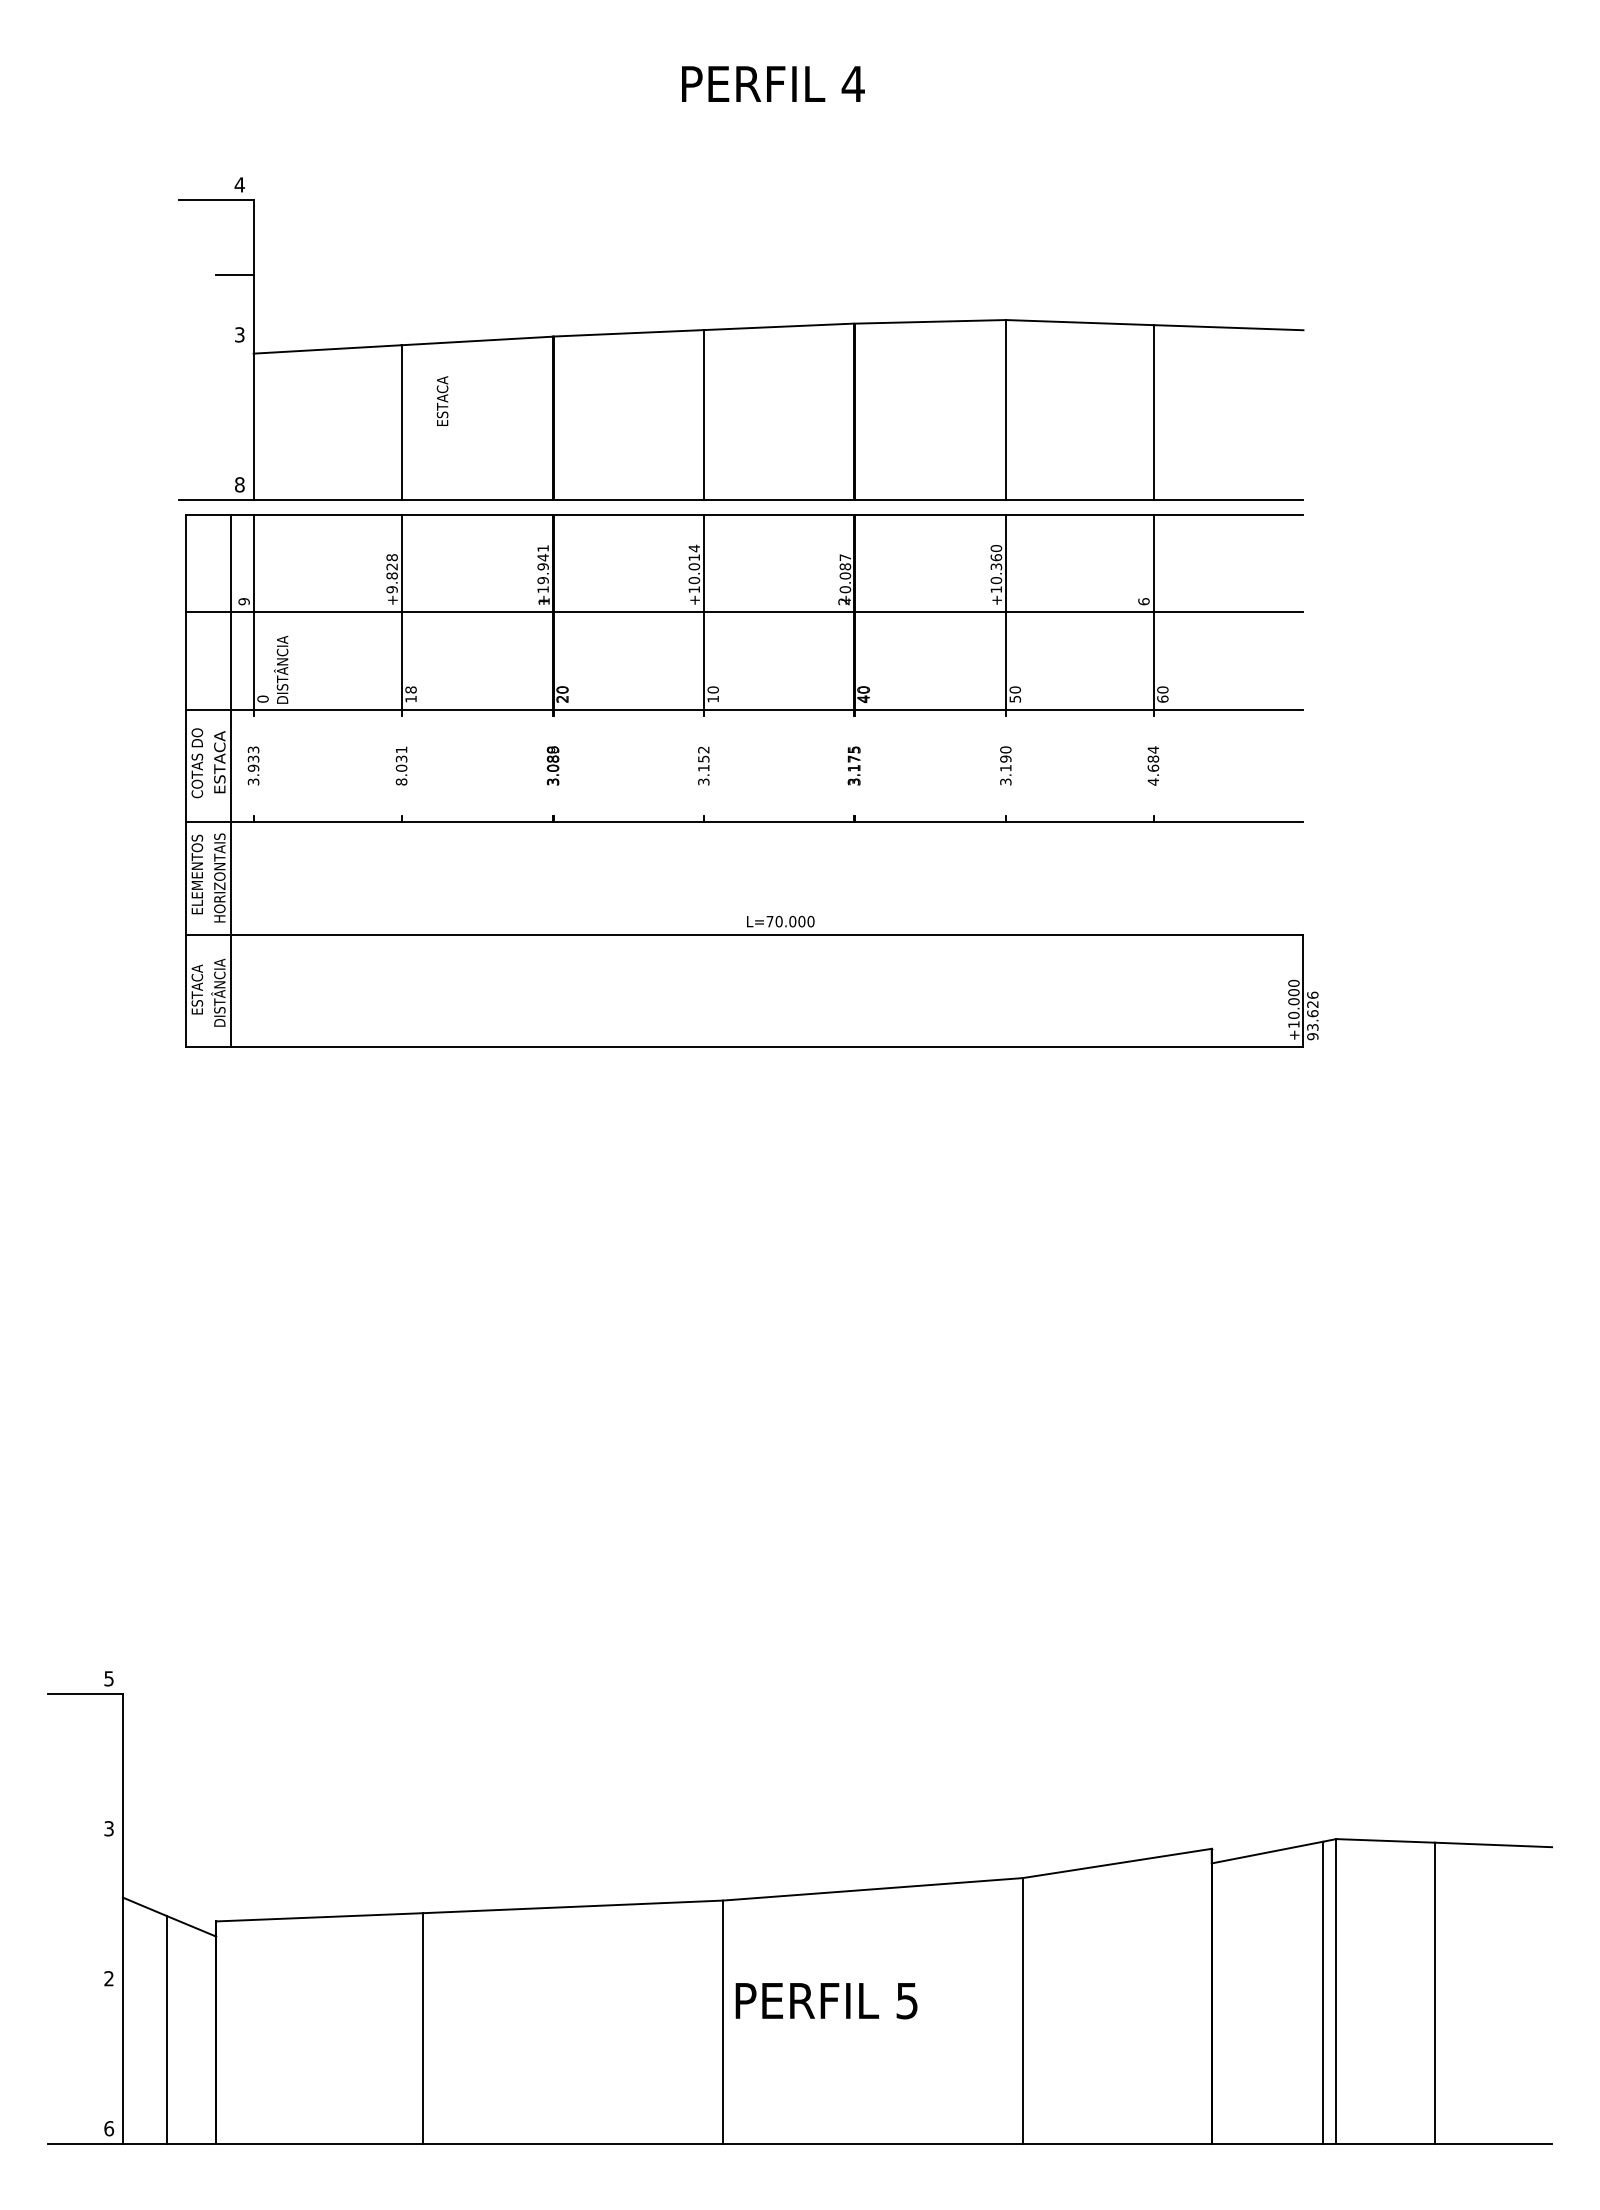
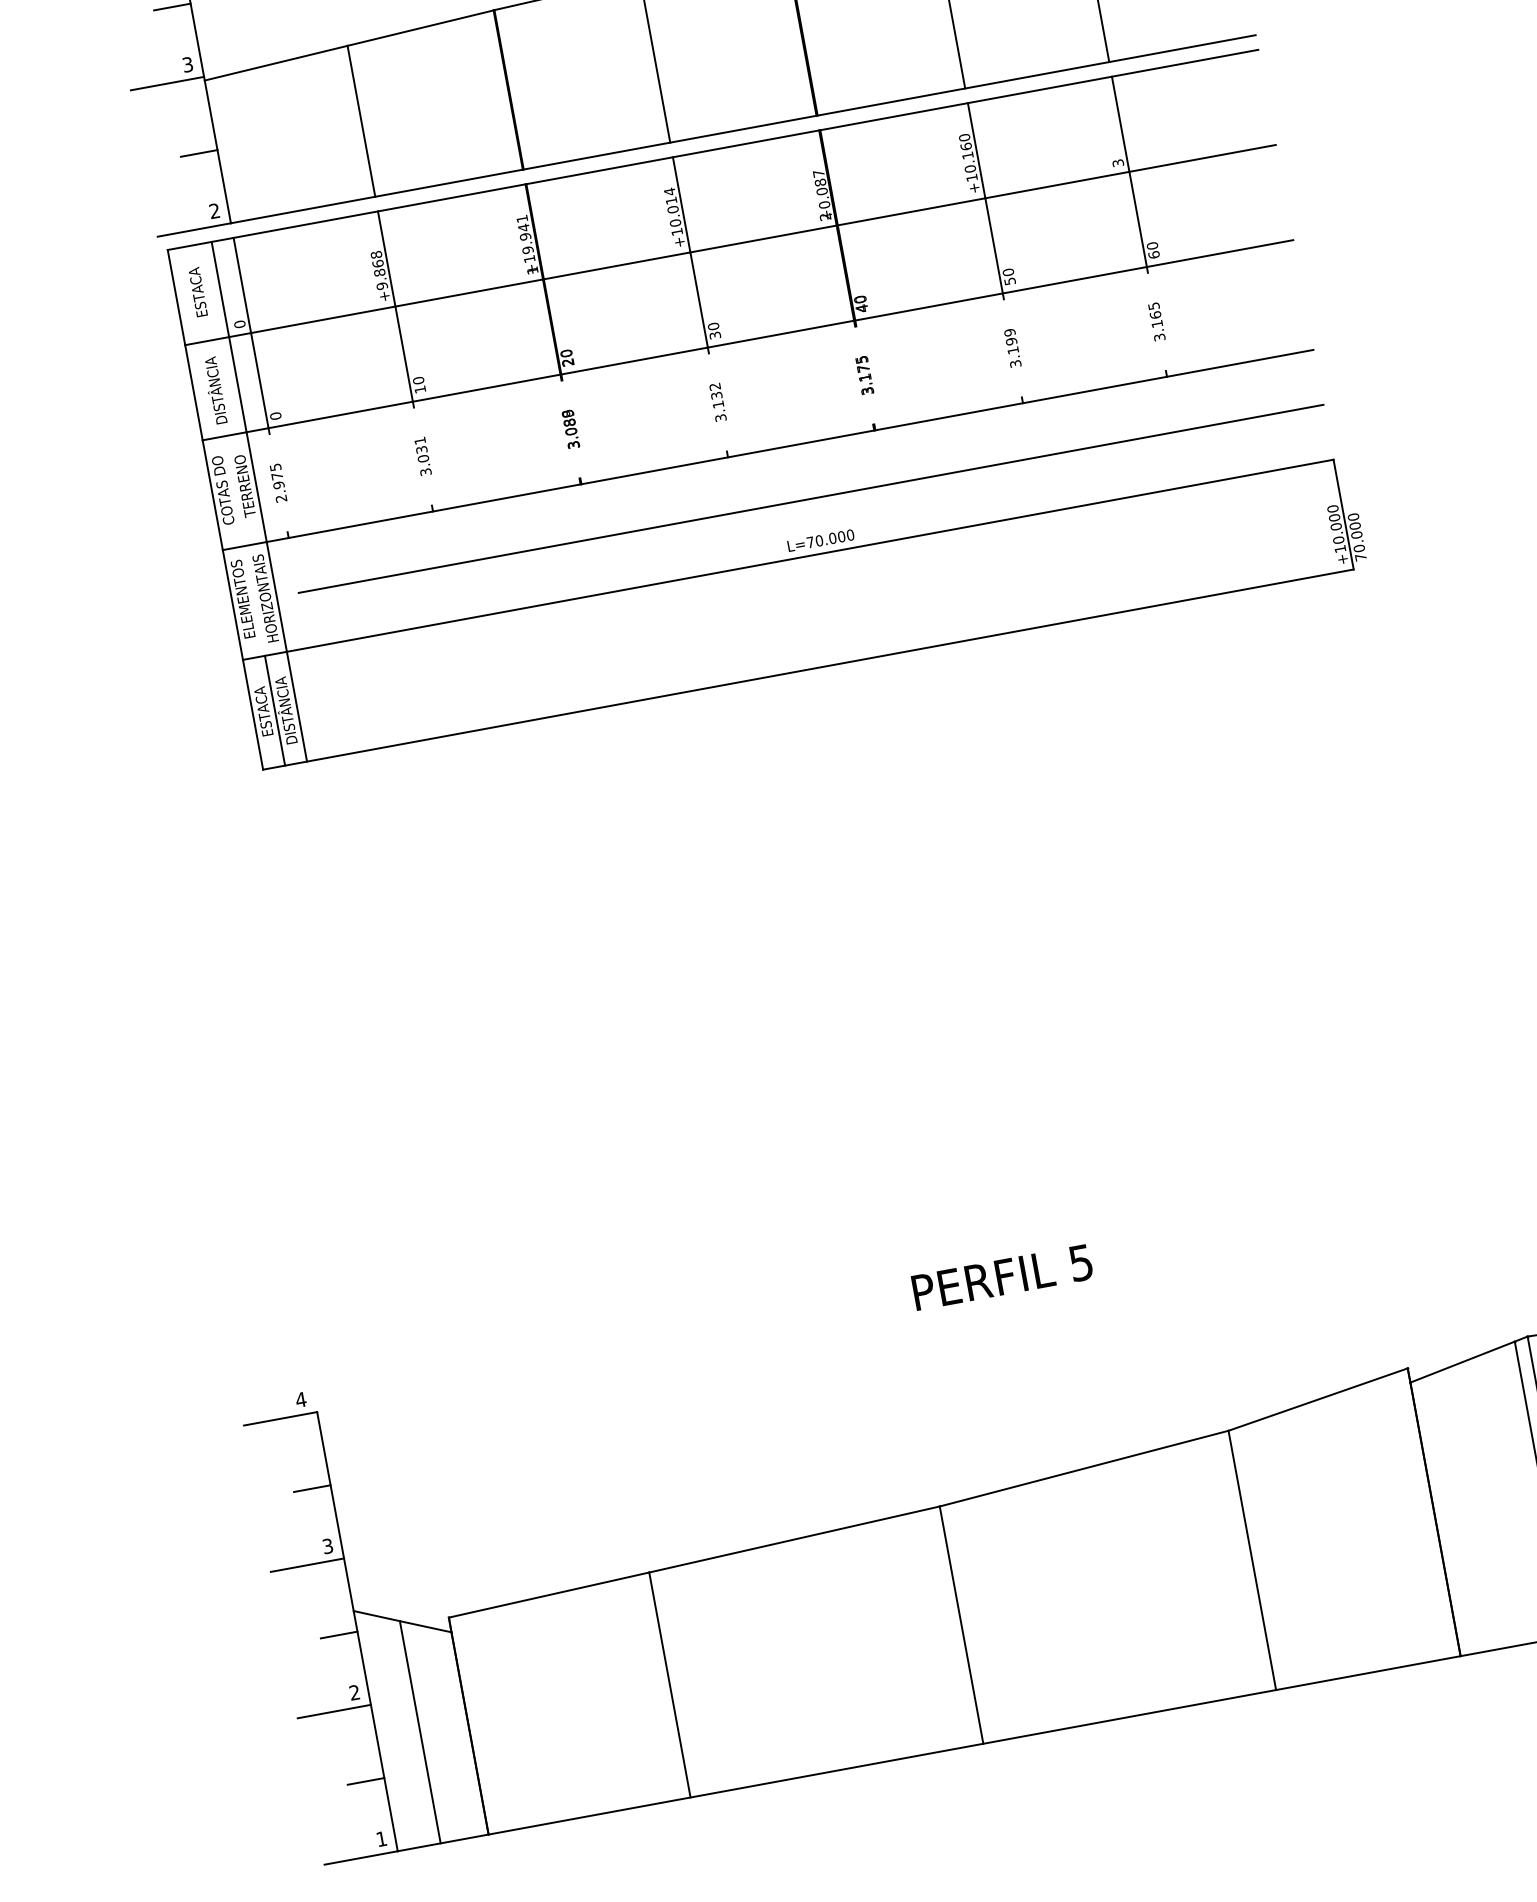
line: (215, 349) -> (166, 83), added
text: (442, 400) -> (197, 291), moved
line: (234, 424) -> (198, 153), added
text: (239, 484) -> (214, 210), 8 -> 2
text: (391, 566) -> (377, 263), +9.828 -> +9.868
text: (996, 566) -> (967, 155), +10.360 -> +10.160
text: (243, 601) -> (239, 324), 9 -> 0
text: (1143, 601) -> (1117, 163), 6 -> 3
text: (281, 669) -> (215, 390), moved
text: (410, 689) -> (418, 380), 18 -> 10
text: (712, 698) -> (714, 334), 10 -> 30
text: (1005, 749) -> (1009, 332), 3.190 -> 3.199
text: (703, 758) -> (716, 395), 3.152 -> 3.132
text: (219, 762) -> (244, 485), ESTACA -> TERRENO
text: (253, 765) -> (278, 482), 3.933 -> 2.975
text: (1153, 765) -> (1156, 321), 4.684 -> 3.165
text: (401, 781) -> (425, 471), 8.031 -> 3.031
line: (778, 878) -> (811, 498), added
line: (208, 990) -> (274, 710), added
text: (1312, 1015) -> (1356, 536), 93.626 -> 70.000
text: (108, 1678) -> (300, 1399), 5 -> 4
line: (103, 1768) -> (311, 1488), added
line: (84, 1843) -> (306, 1565), added
line: (103, 1918) -> (338, 1634), added
line: (84, 1993) -> (333, 1711), added
text: (826, 2001) -> (1002, 1277), moved
line: (103, 2068) -> (365, 1781), added
text: (109, 2128) -> (381, 1838), 6 -> 1

